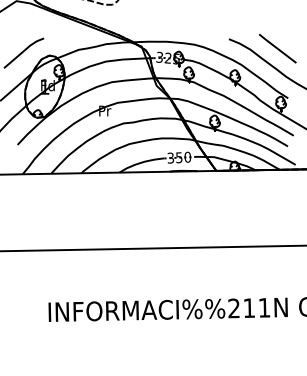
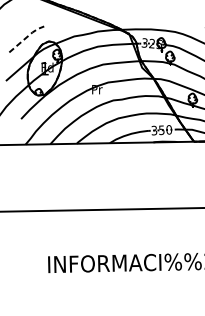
line: (24, 50) -> (27, 37), solid -> dashed

